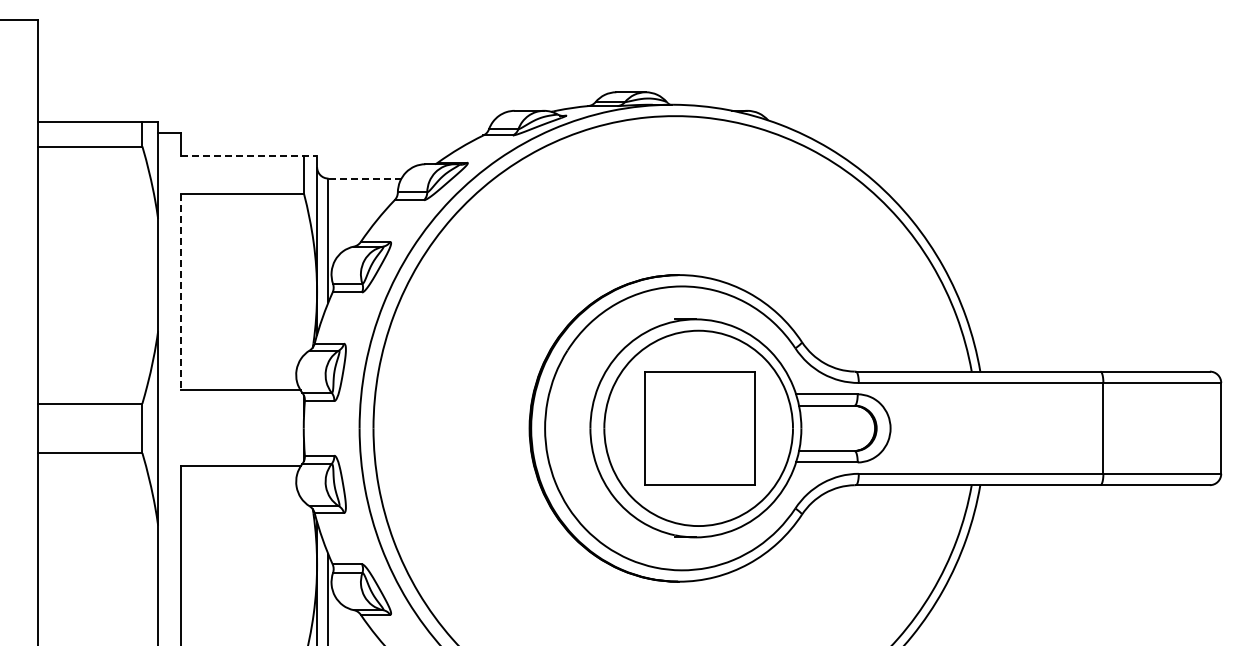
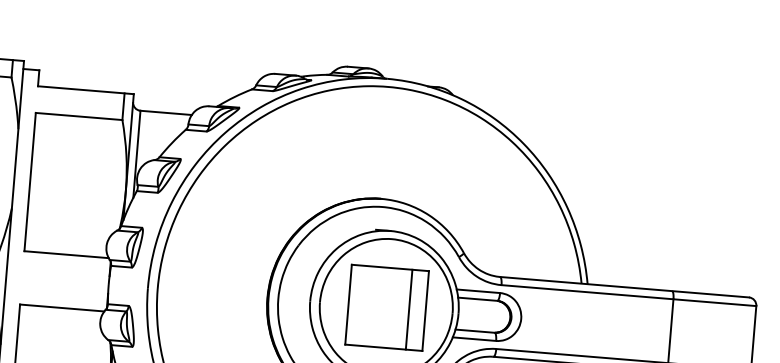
line: (249, 155) -> (86, 89), dashed -> solid
line: (365, 178) -> (166, 112), dashed -> solid
line: (180, 292) -> (29, 182), dashed -> solid
line: (731, 428) -> (409, 309), added

